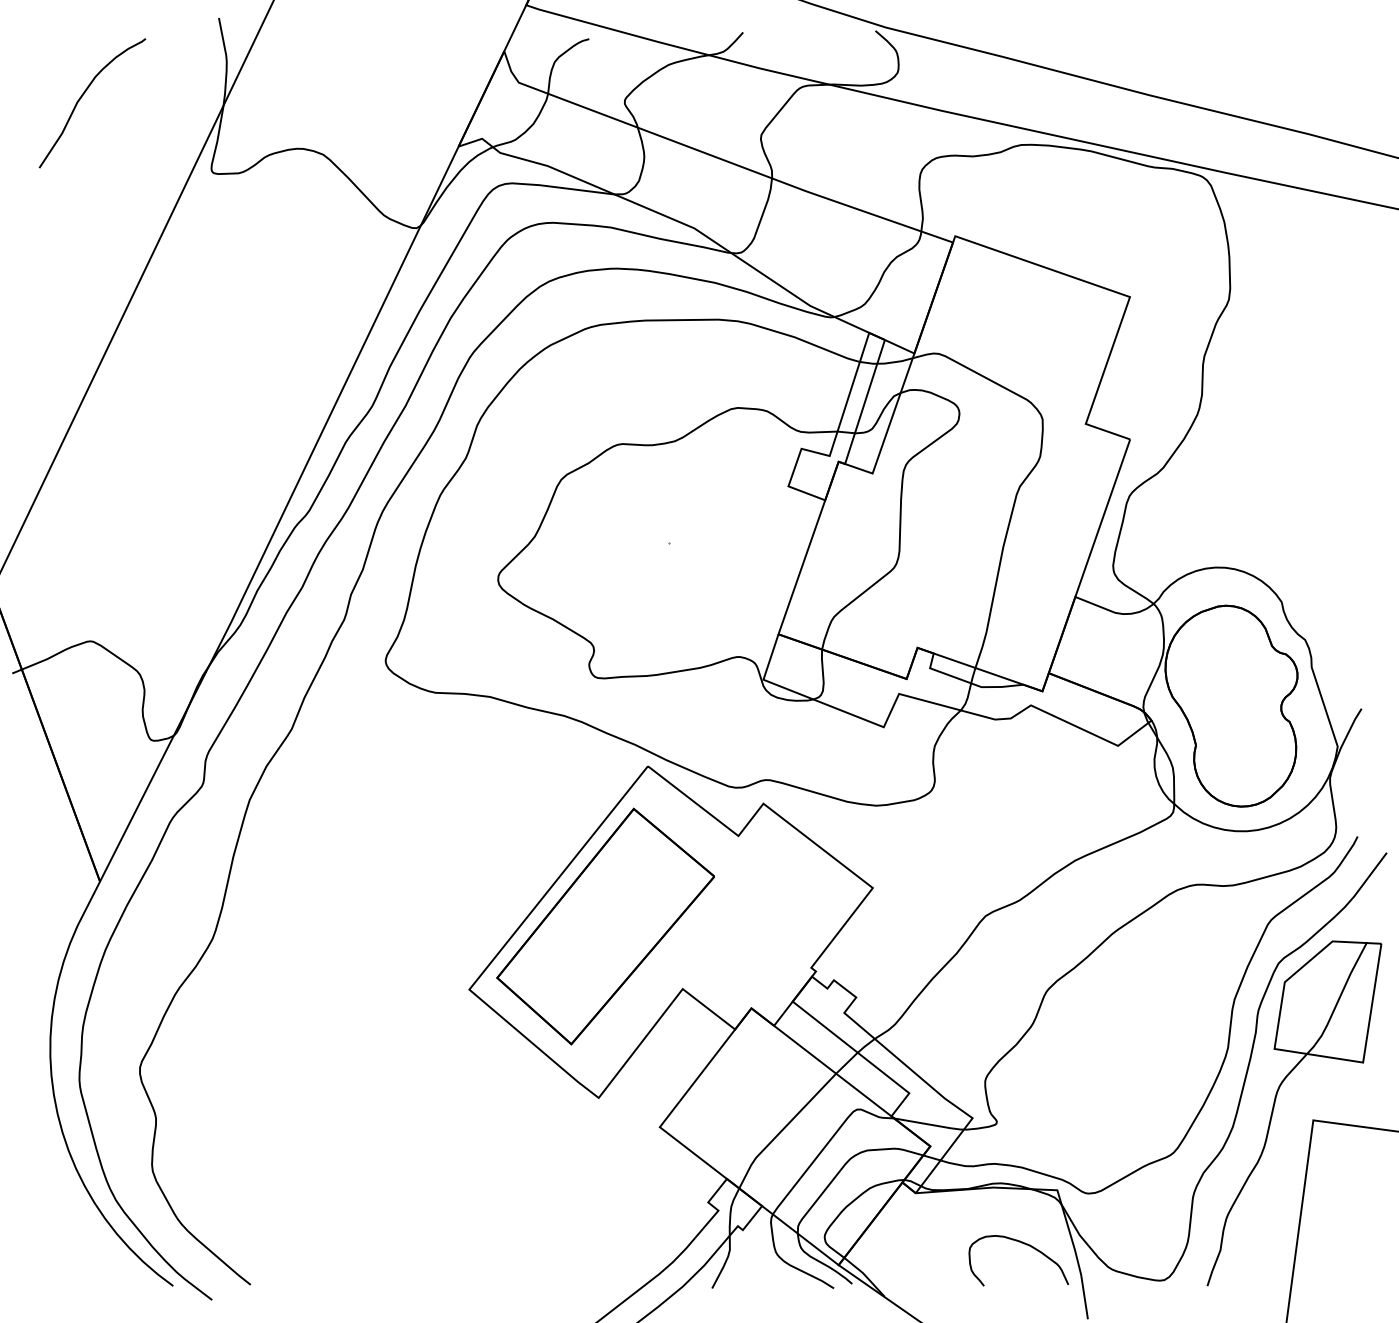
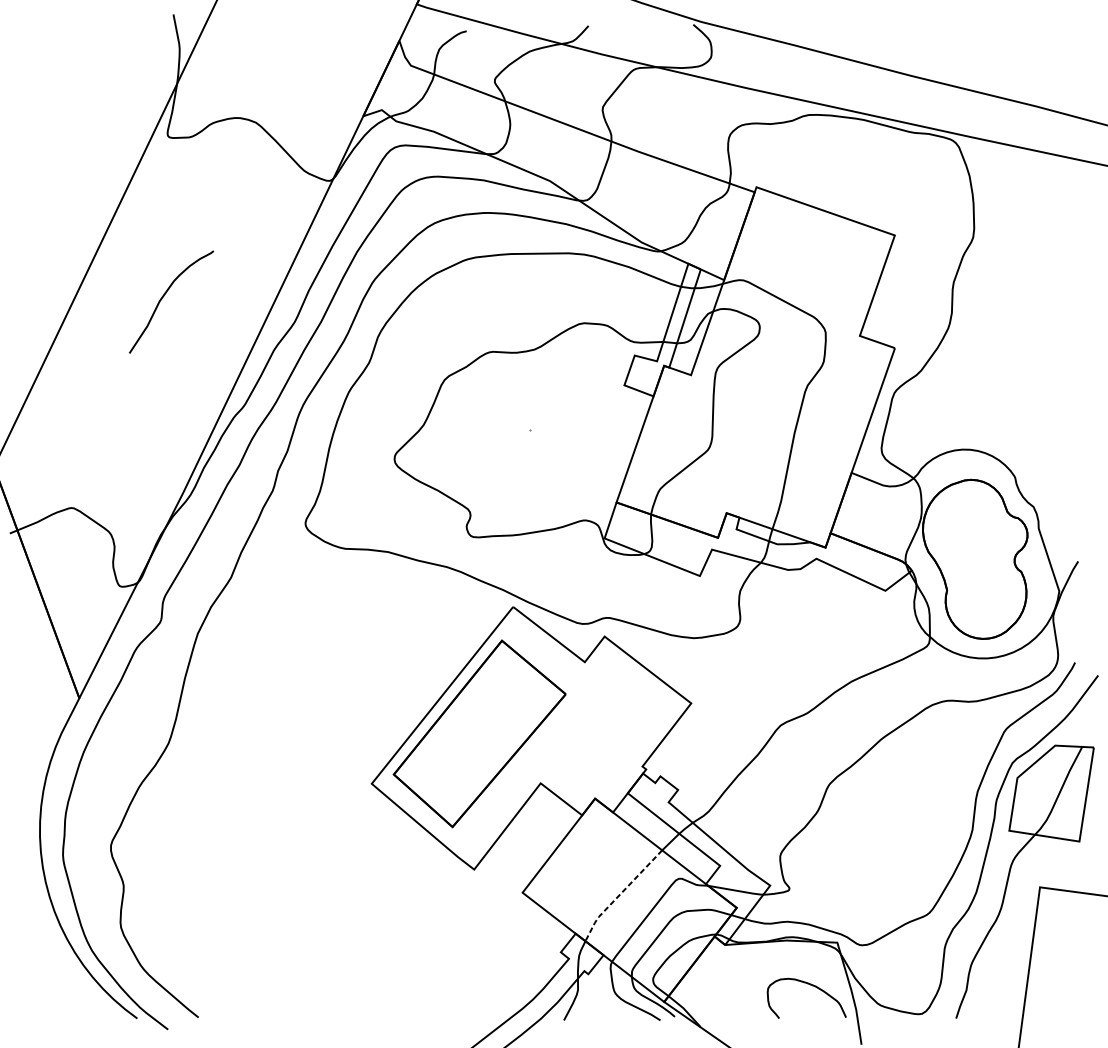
curve: (84, 94) -> (165, 295), moved
line: (782, 1129) -> (619, 894), solid -> dashed

